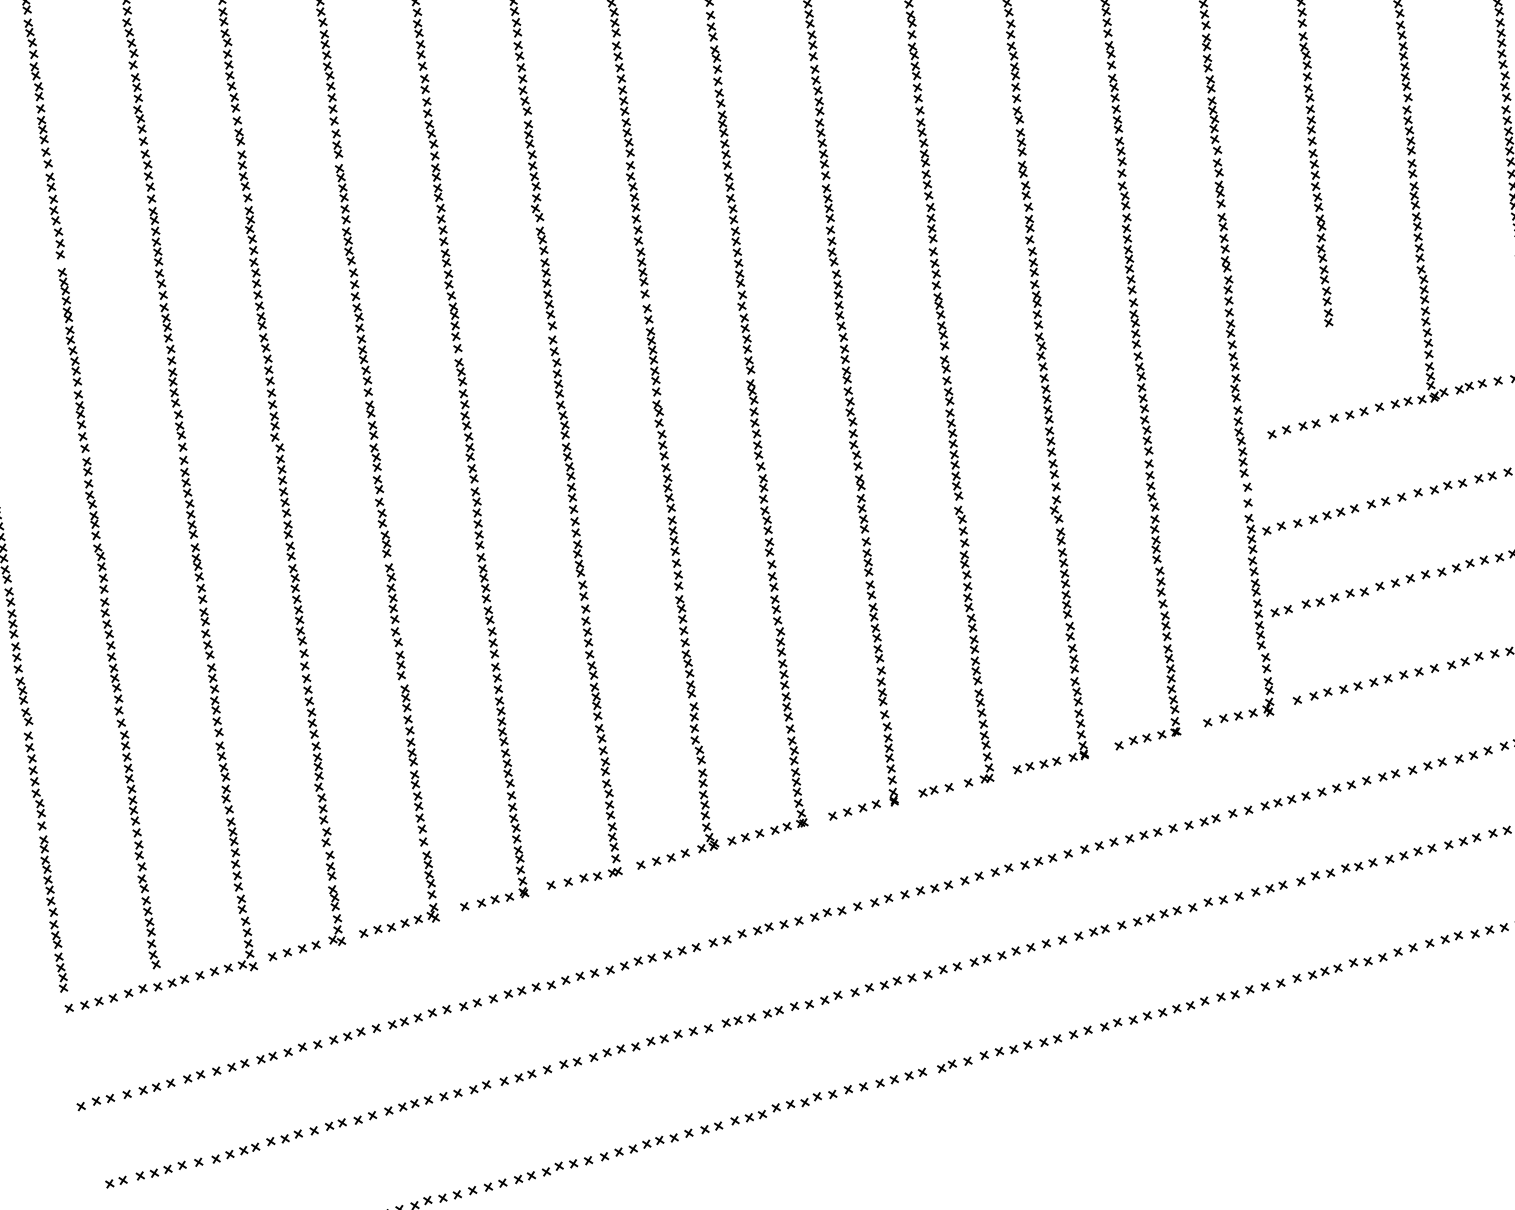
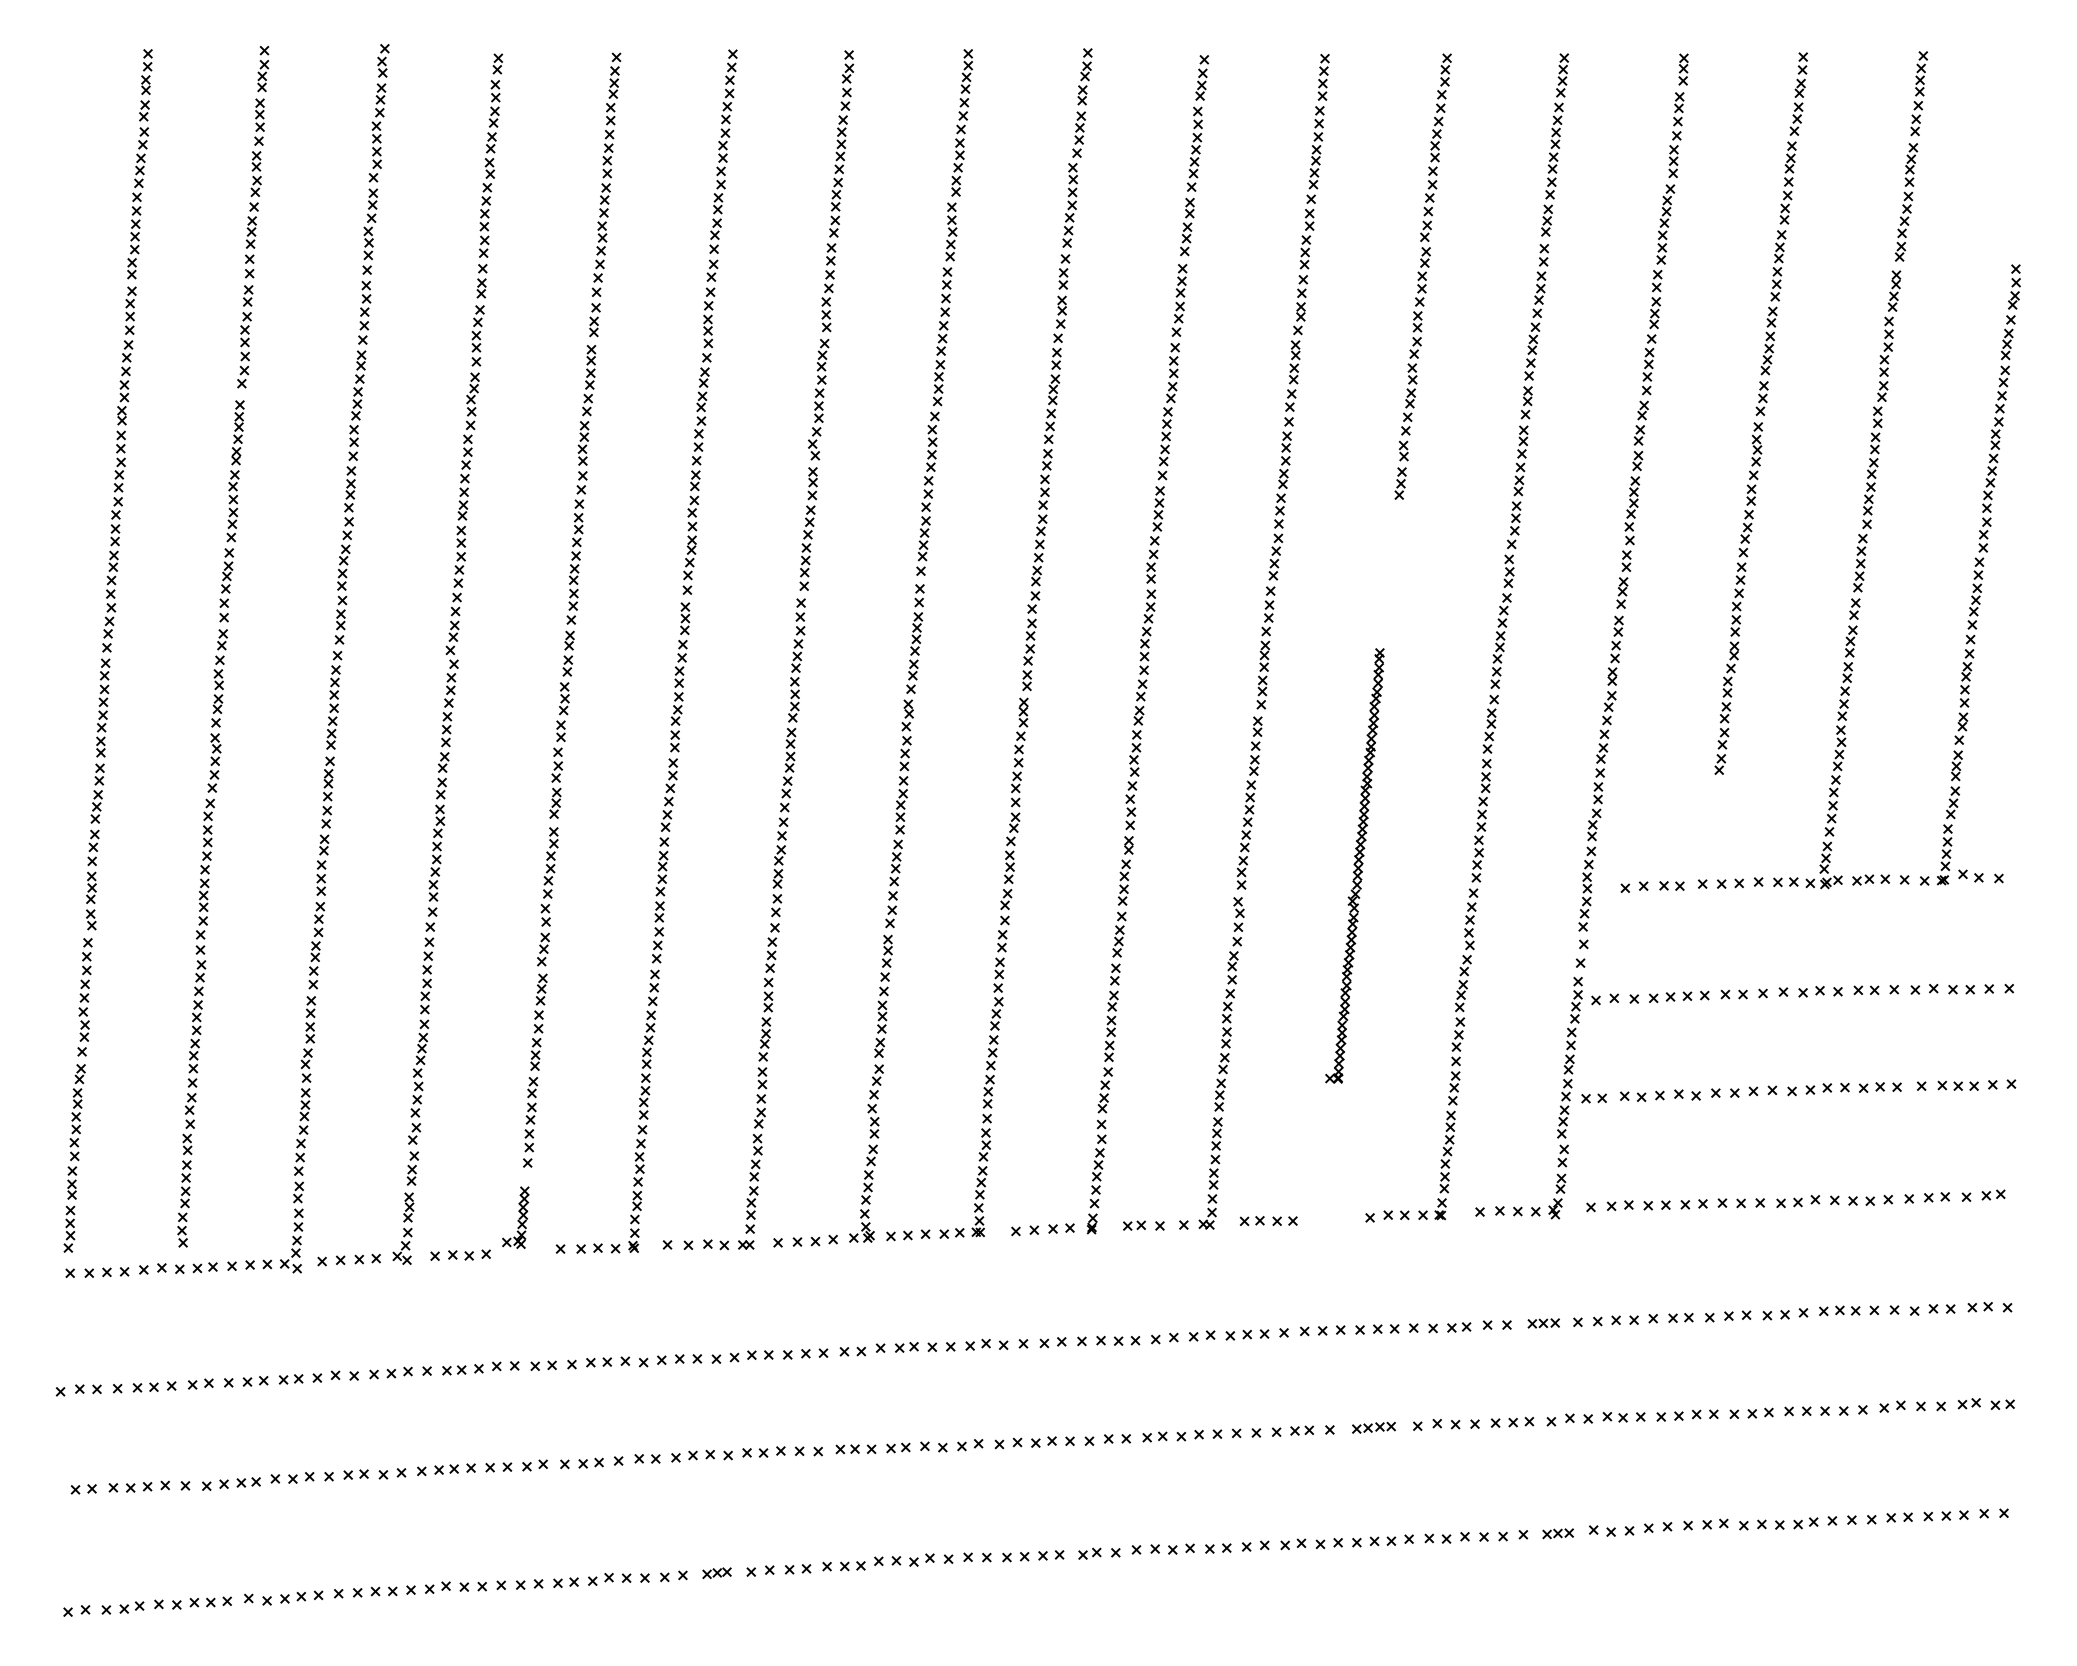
part: (1047, 461) -> (1354, 865), size x0.6
part: (1278, 802) -> (1543, 1323), size x0.7
part: (422, 888) -> (515, 1217), size x0.7
part: (1156, 916) -> (1373, 1427), size x0.7
part: (1324, 971) -> (1557, 1533), size x0.7
part: (645, 1144) -> (716, 1572), size x0.6

